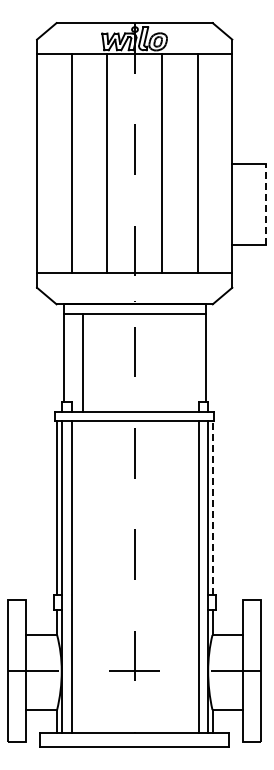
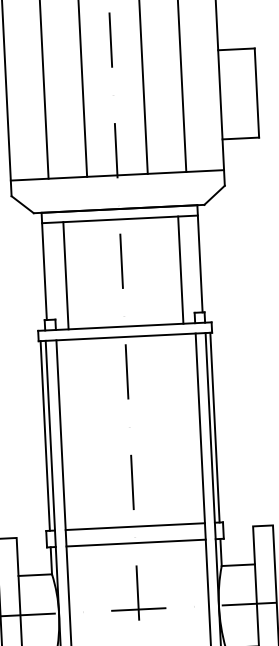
line: (265, 204) -> (256, 93), dashed -> solid
line: (188, 362) -> (180, 269), added
line: (212, 508) -> (214, 427), dashed -> solid
line: (135, 595) -> (135, 526), added
line: (135, 610) -> (136, 543), added

